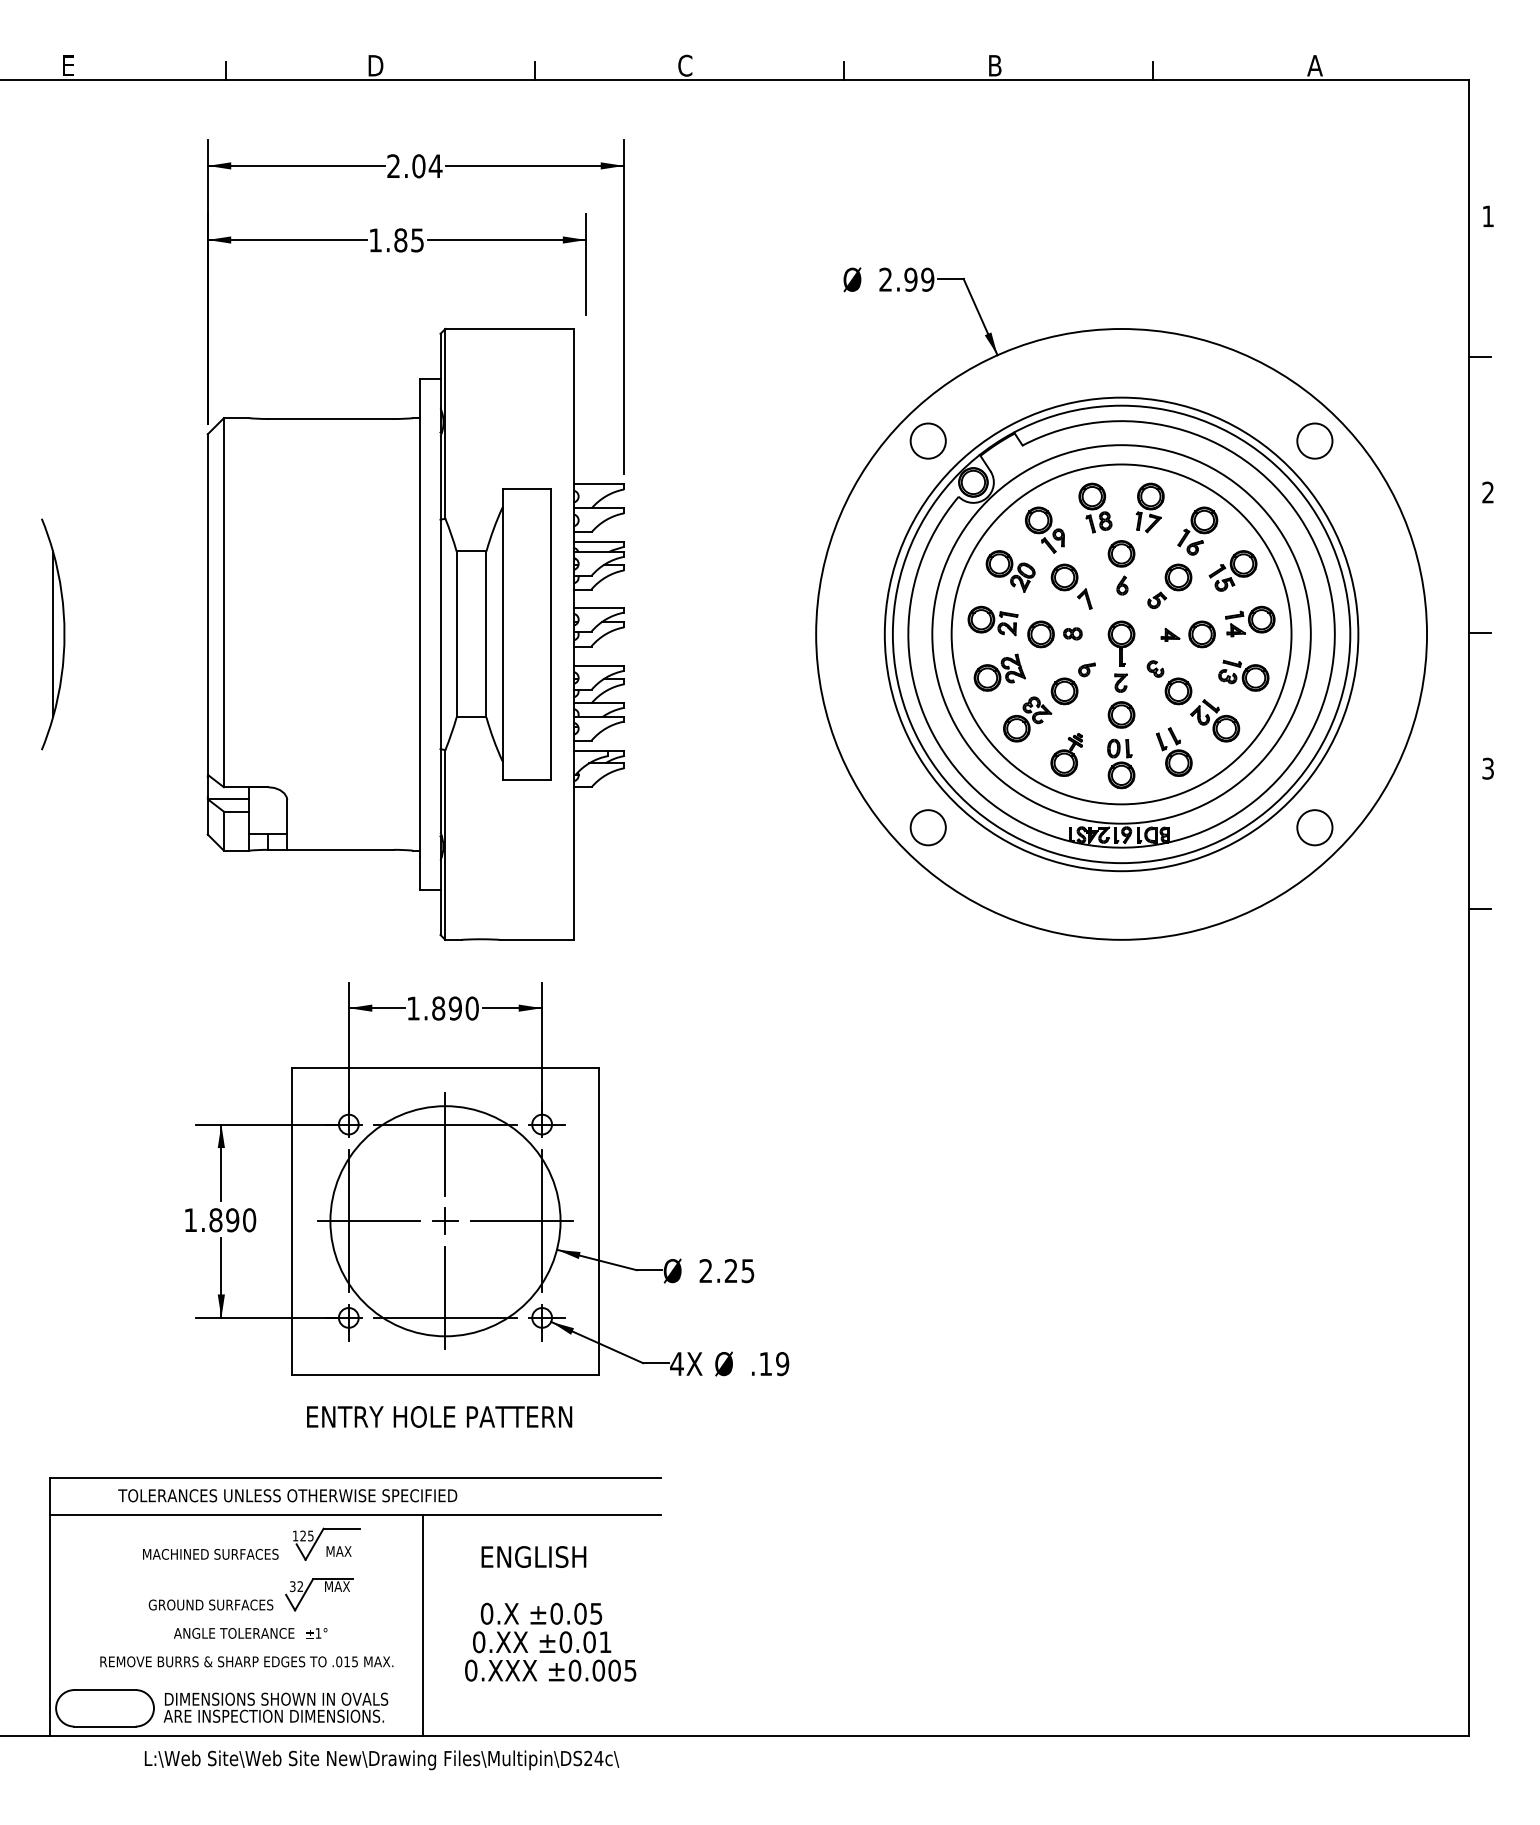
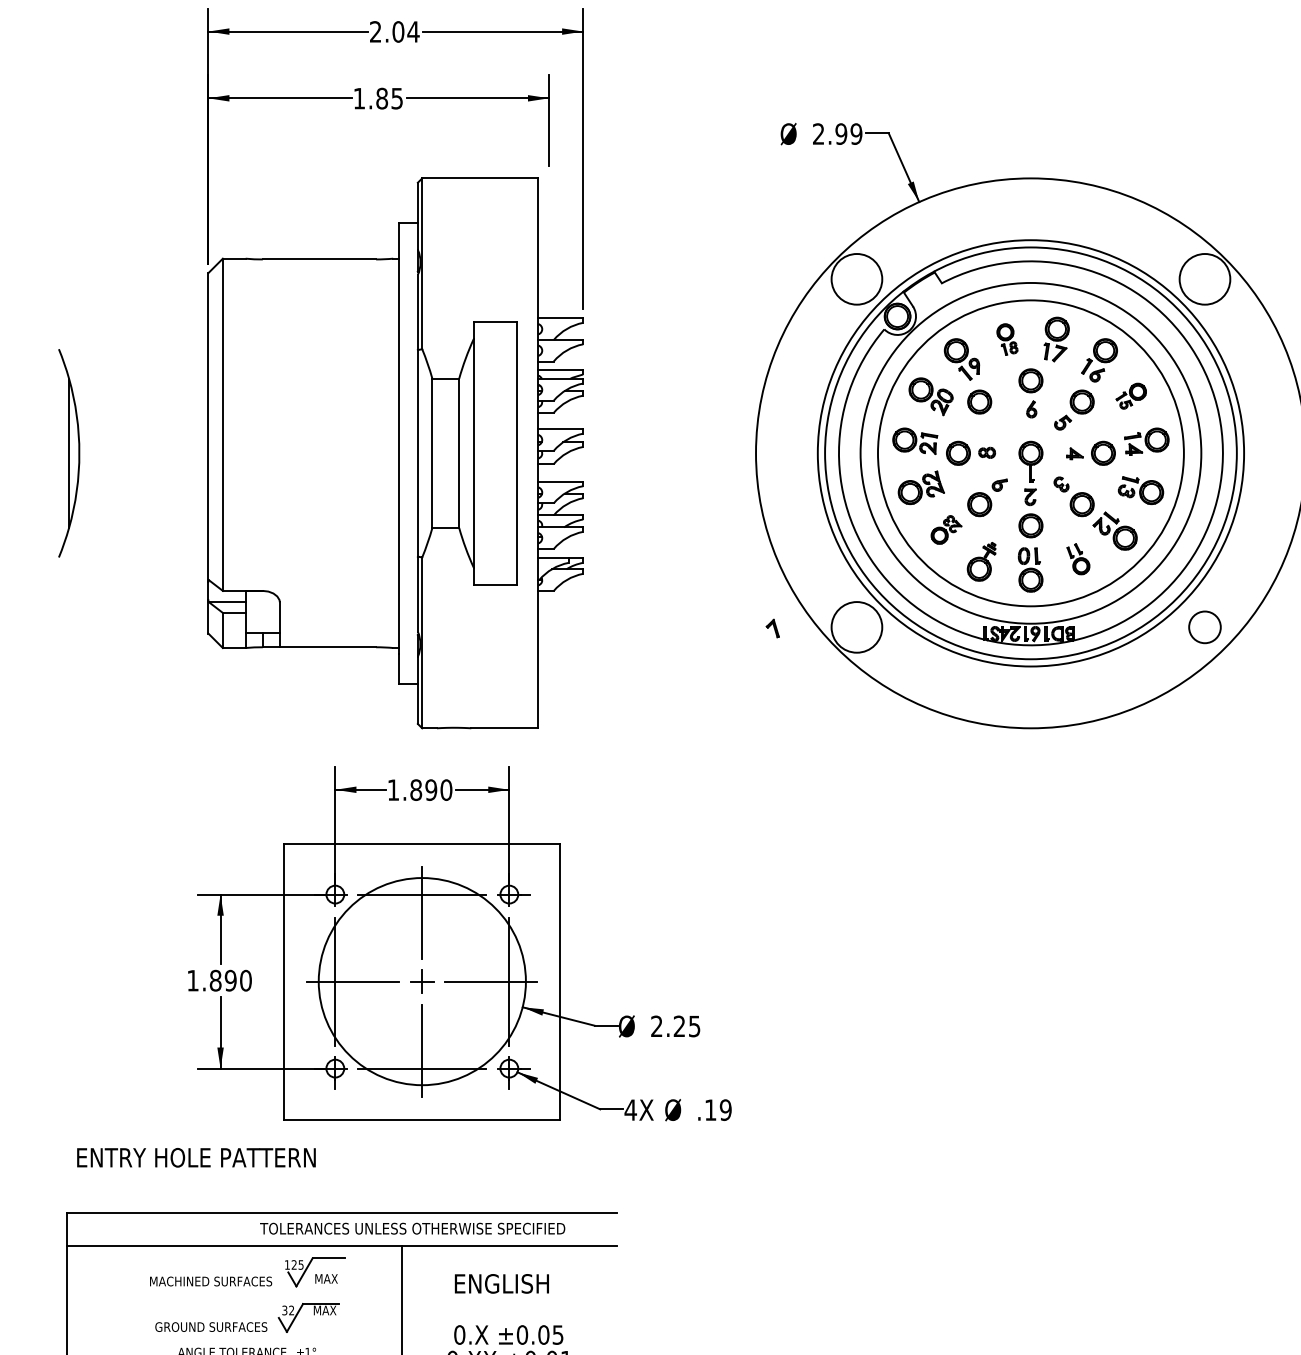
circle: (927, 440) -> (856, 278), size x1.6
circle: (1314, 440) -> (1204, 278), size x1.6
part: (1095, 507) -> (1007, 339), size x0.7
part: (1232, 570) -> (1130, 395), size x0.7
part: (1084, 598) -> (772, 628), moved
part: (1027, 719) -> (946, 529), size x0.7
part: (1174, 751) -> (1078, 558), size x0.7
circle: (927, 827) -> (856, 627), size x1.6
text: (439, 1416) -> (196, 1157), moved
text: (287, 1495) -> (412, 1228), moved

